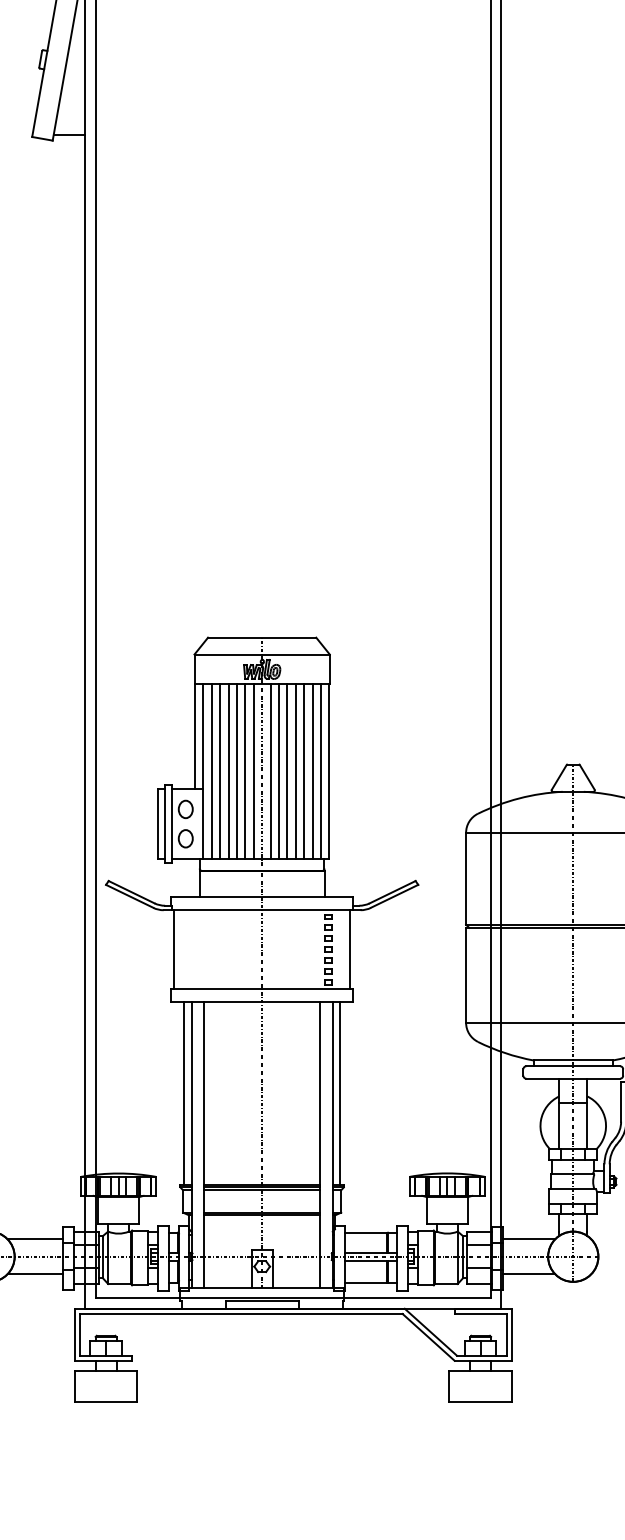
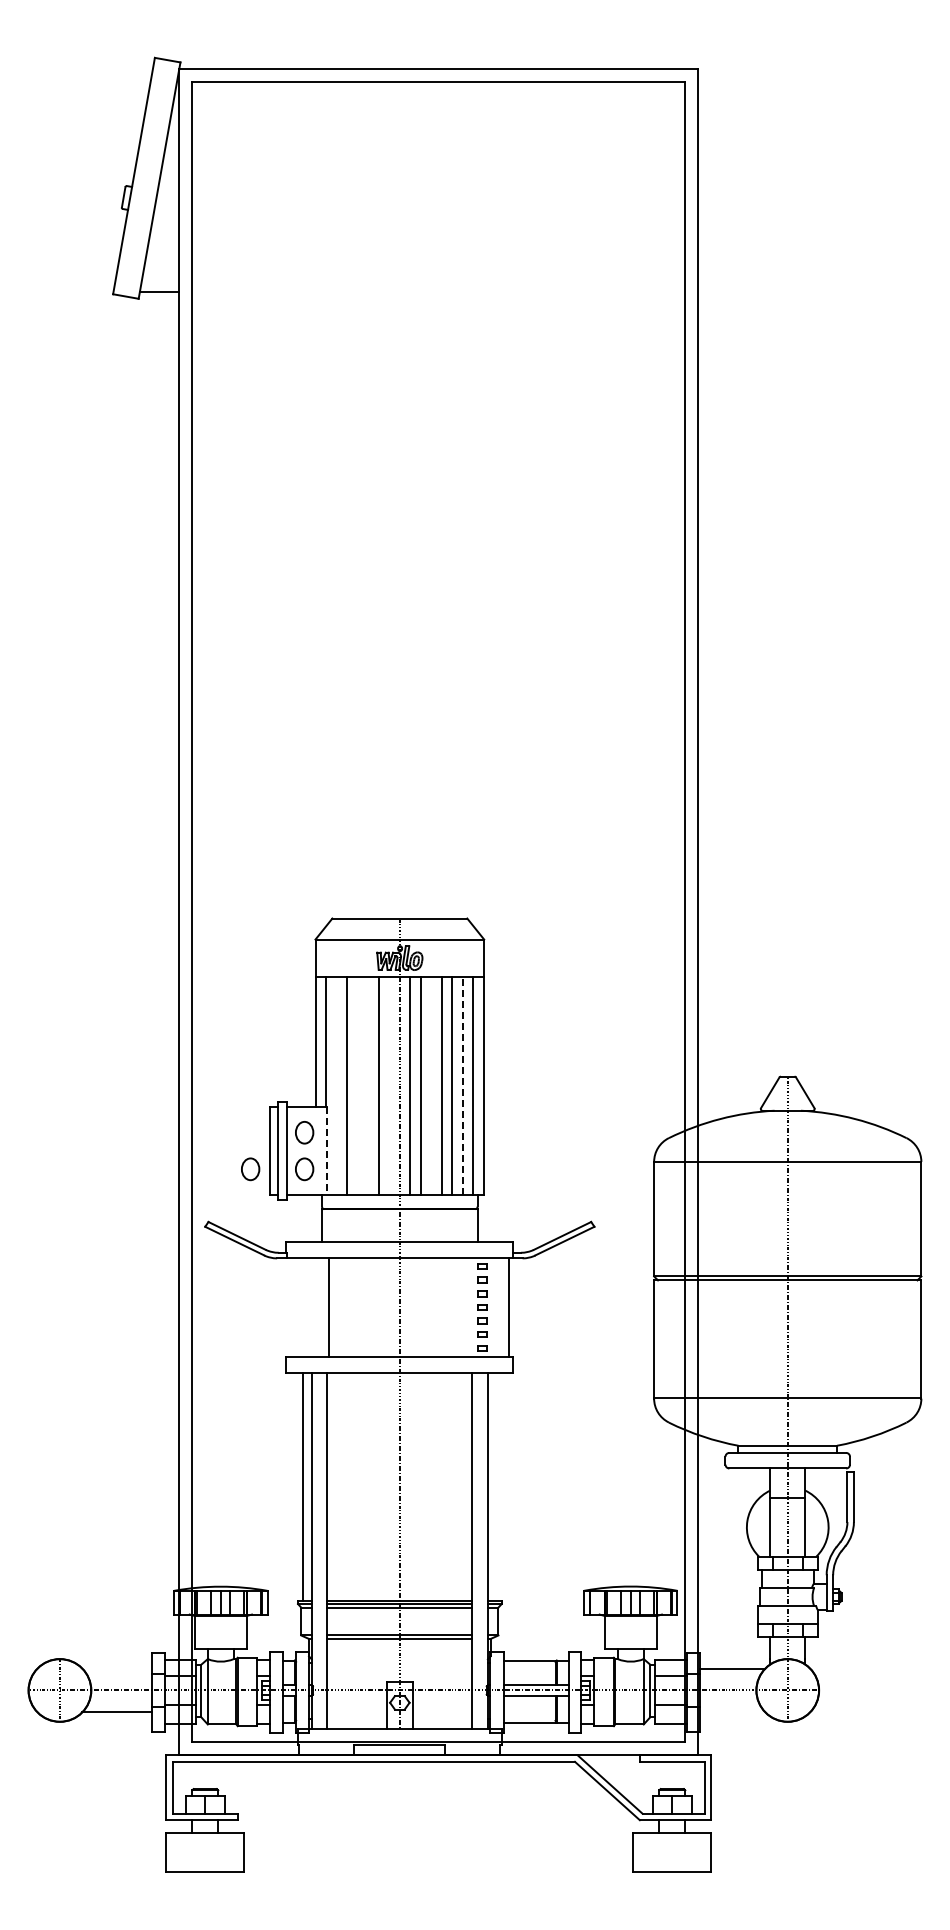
line: (211, 771) -> (336, 1085), removed
line: (228, 771) -> (357, 1085), removed
line: (237, 771) -> (368, 1085), removed
line: (253, 771) -> (389, 1085), removed
line: (287, 771) -> (431, 1085), removed
line: (312, 771) -> (462, 1085), solid -> dashed
line: (203, 824) -> (326, 1151), solid -> dashed
part: (142, 838) -> (250, 1169), added
line: (174, 949) -> (329, 1307), moved
line: (340, 1093) -> (497, 1486), removed
line: (35, 1239) -> (117, 1668), removed
line: (528, 1274) -> (732, 1712), removed

